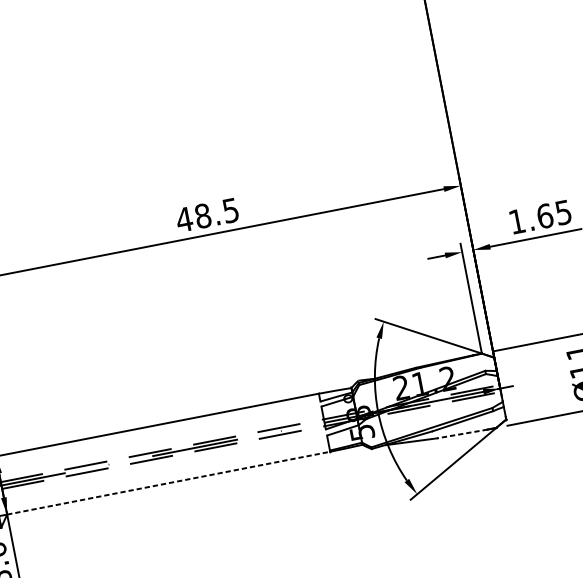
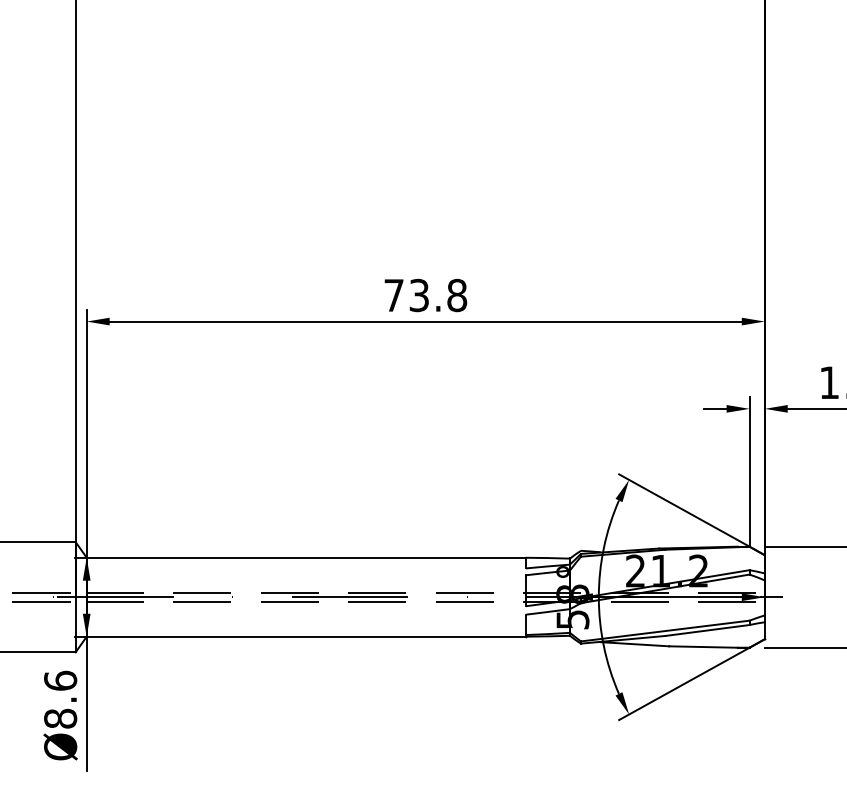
text: (207, 215) -> (425, 295), 48.5 -> 73.8
line: (462, 434) -> (703, 647), dashed -> solid
line: (168, 482) -> (306, 636), dashed -> solid

